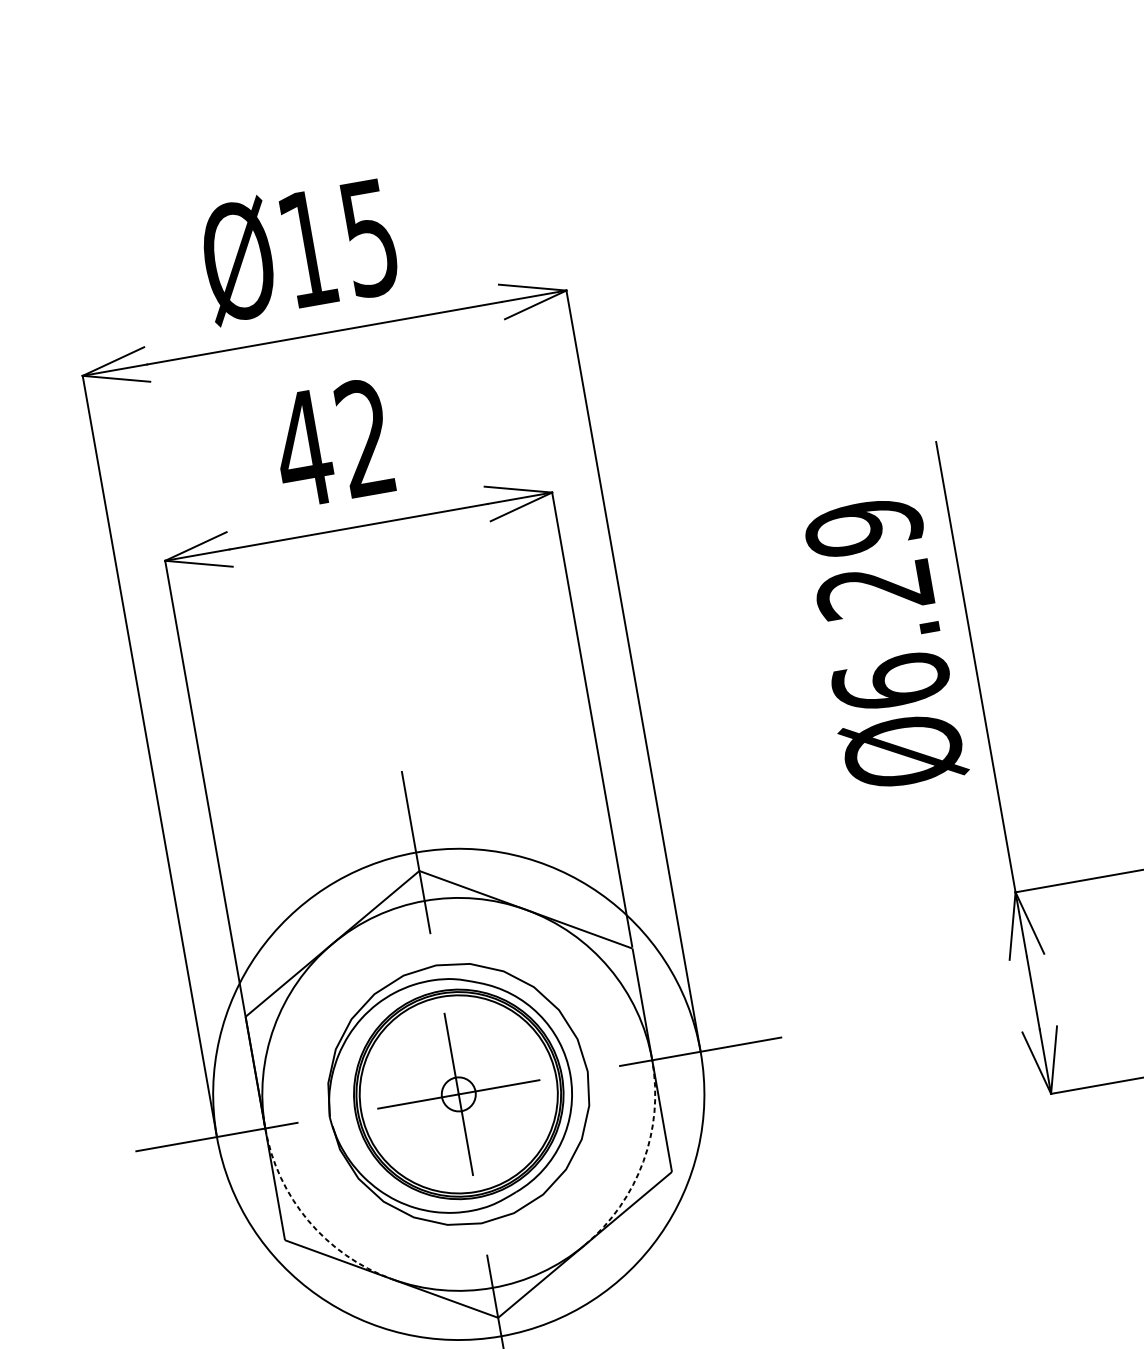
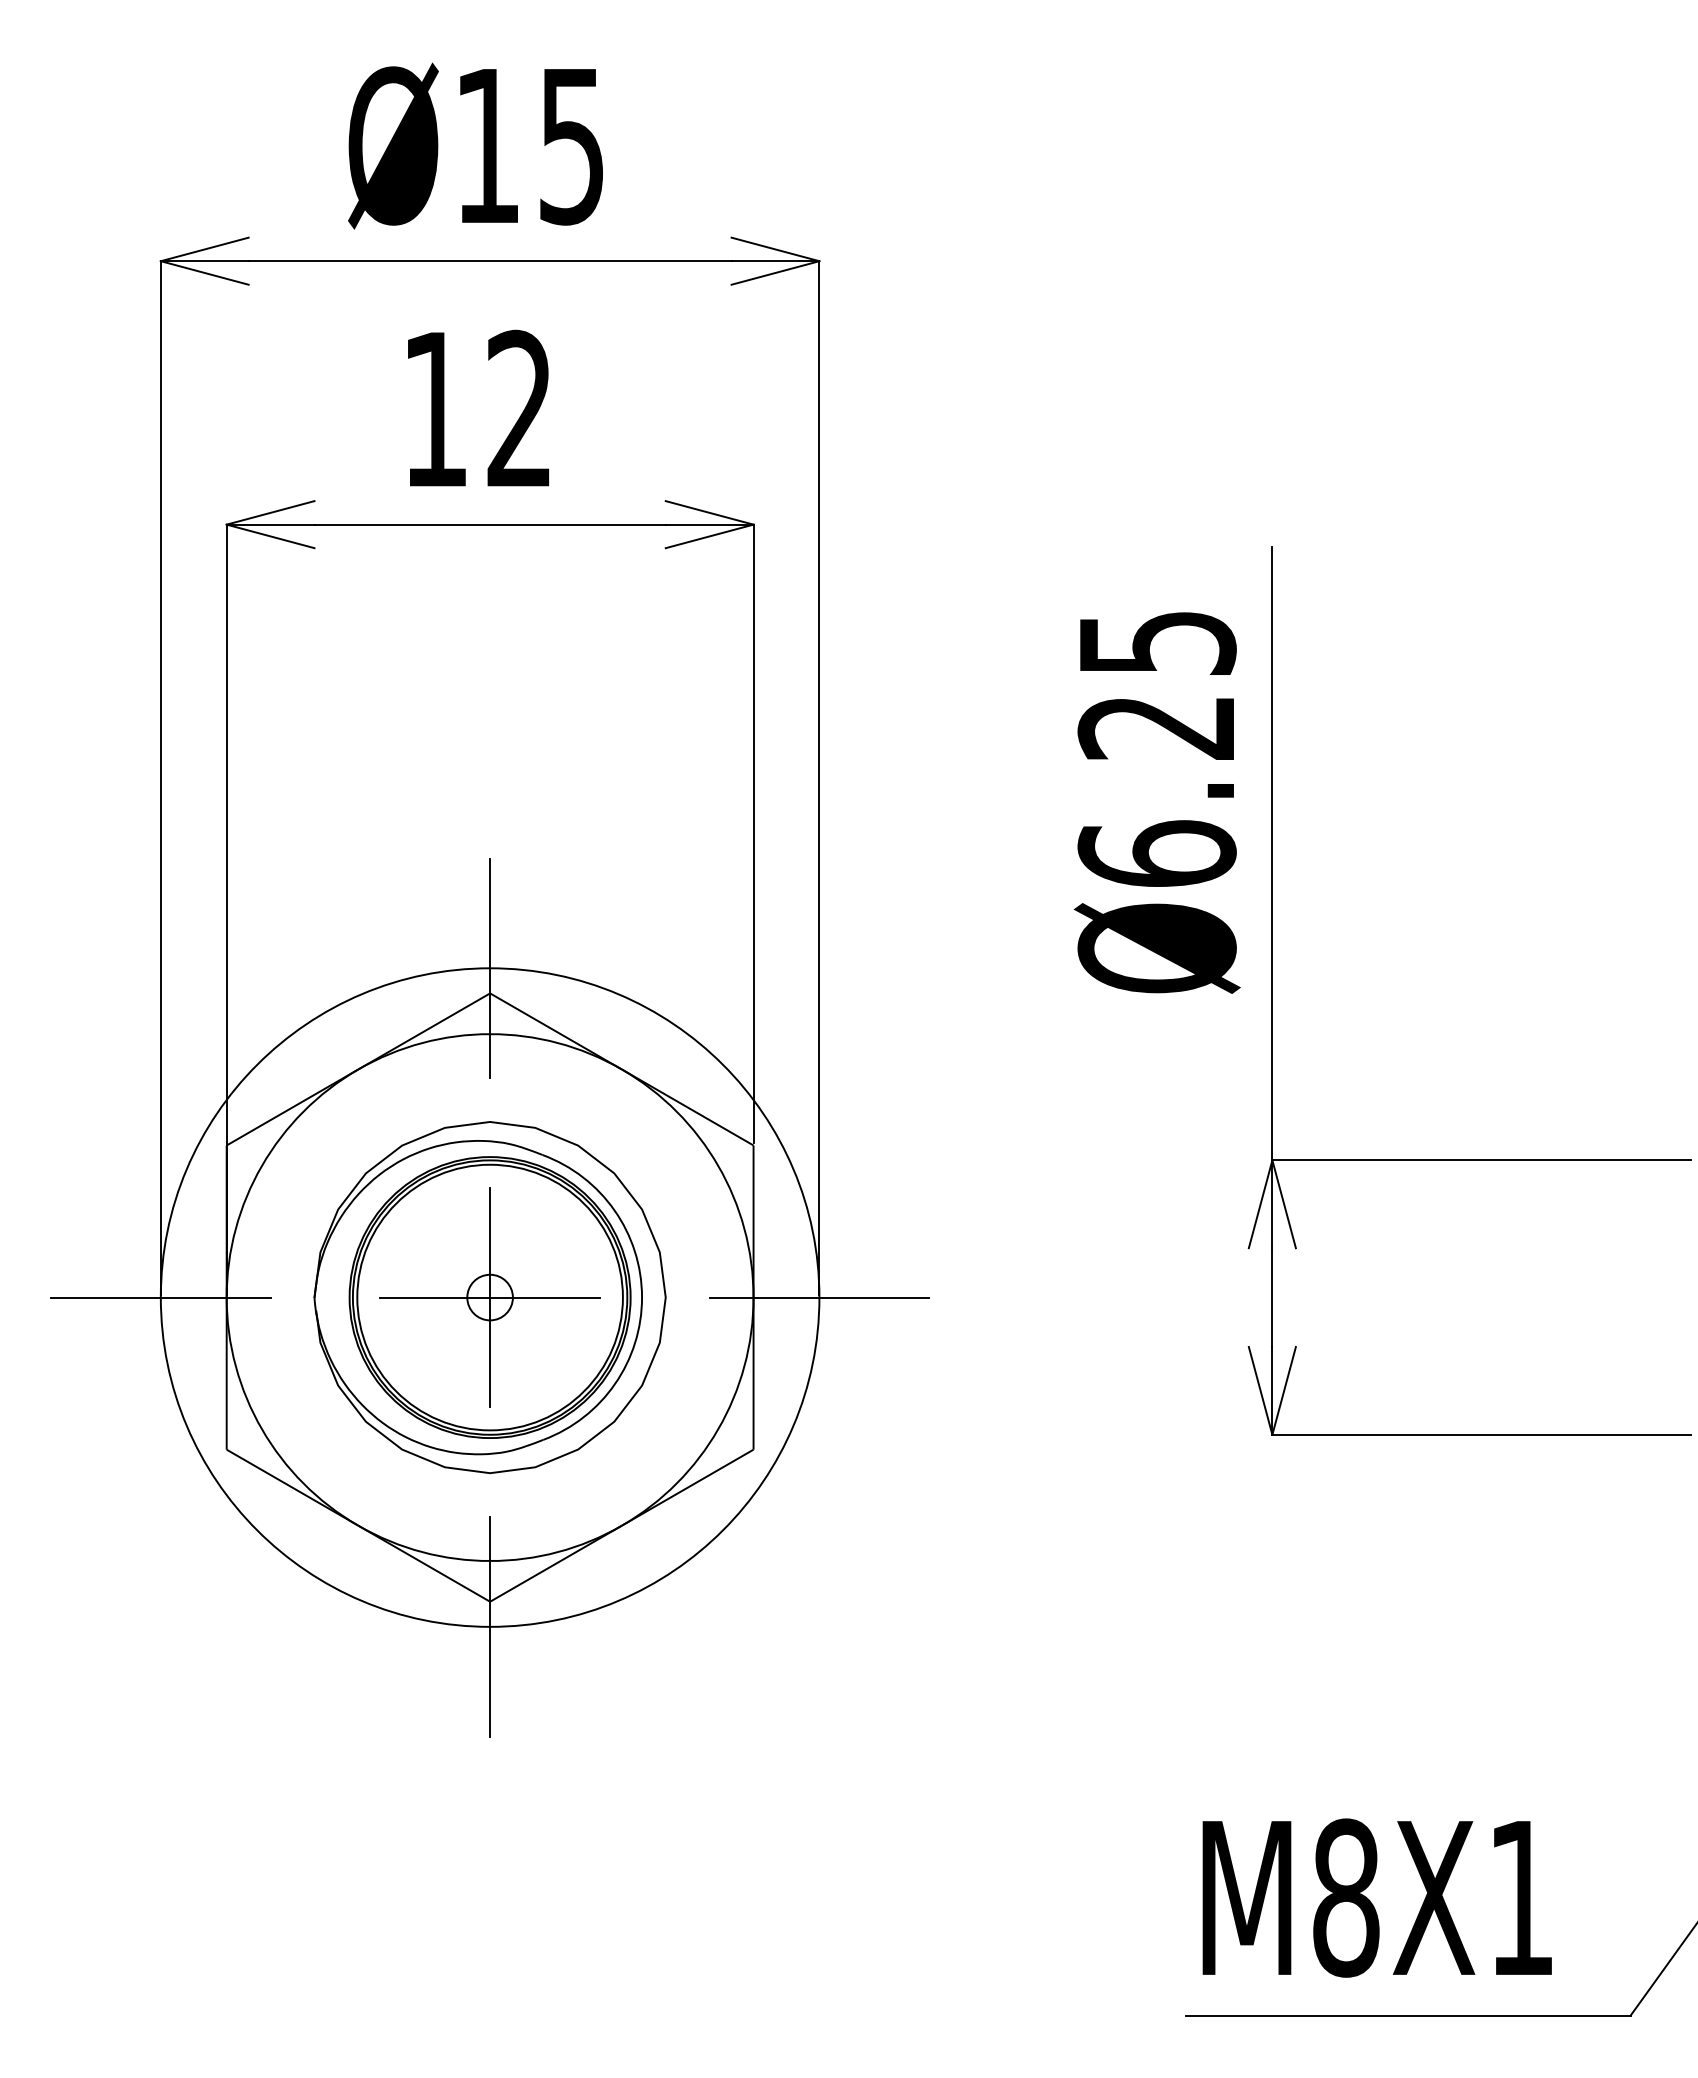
text: (303, 449) -> (435, 409), 42 -> 12
text: (863, 527) -> (1156, 643), Ø6.29 -> Ø6.25
arc: (643, 1161) -> (718, 1429), dashed -> solid
arc: (307, 1220) -> (261, 1429), dashed -> solid

